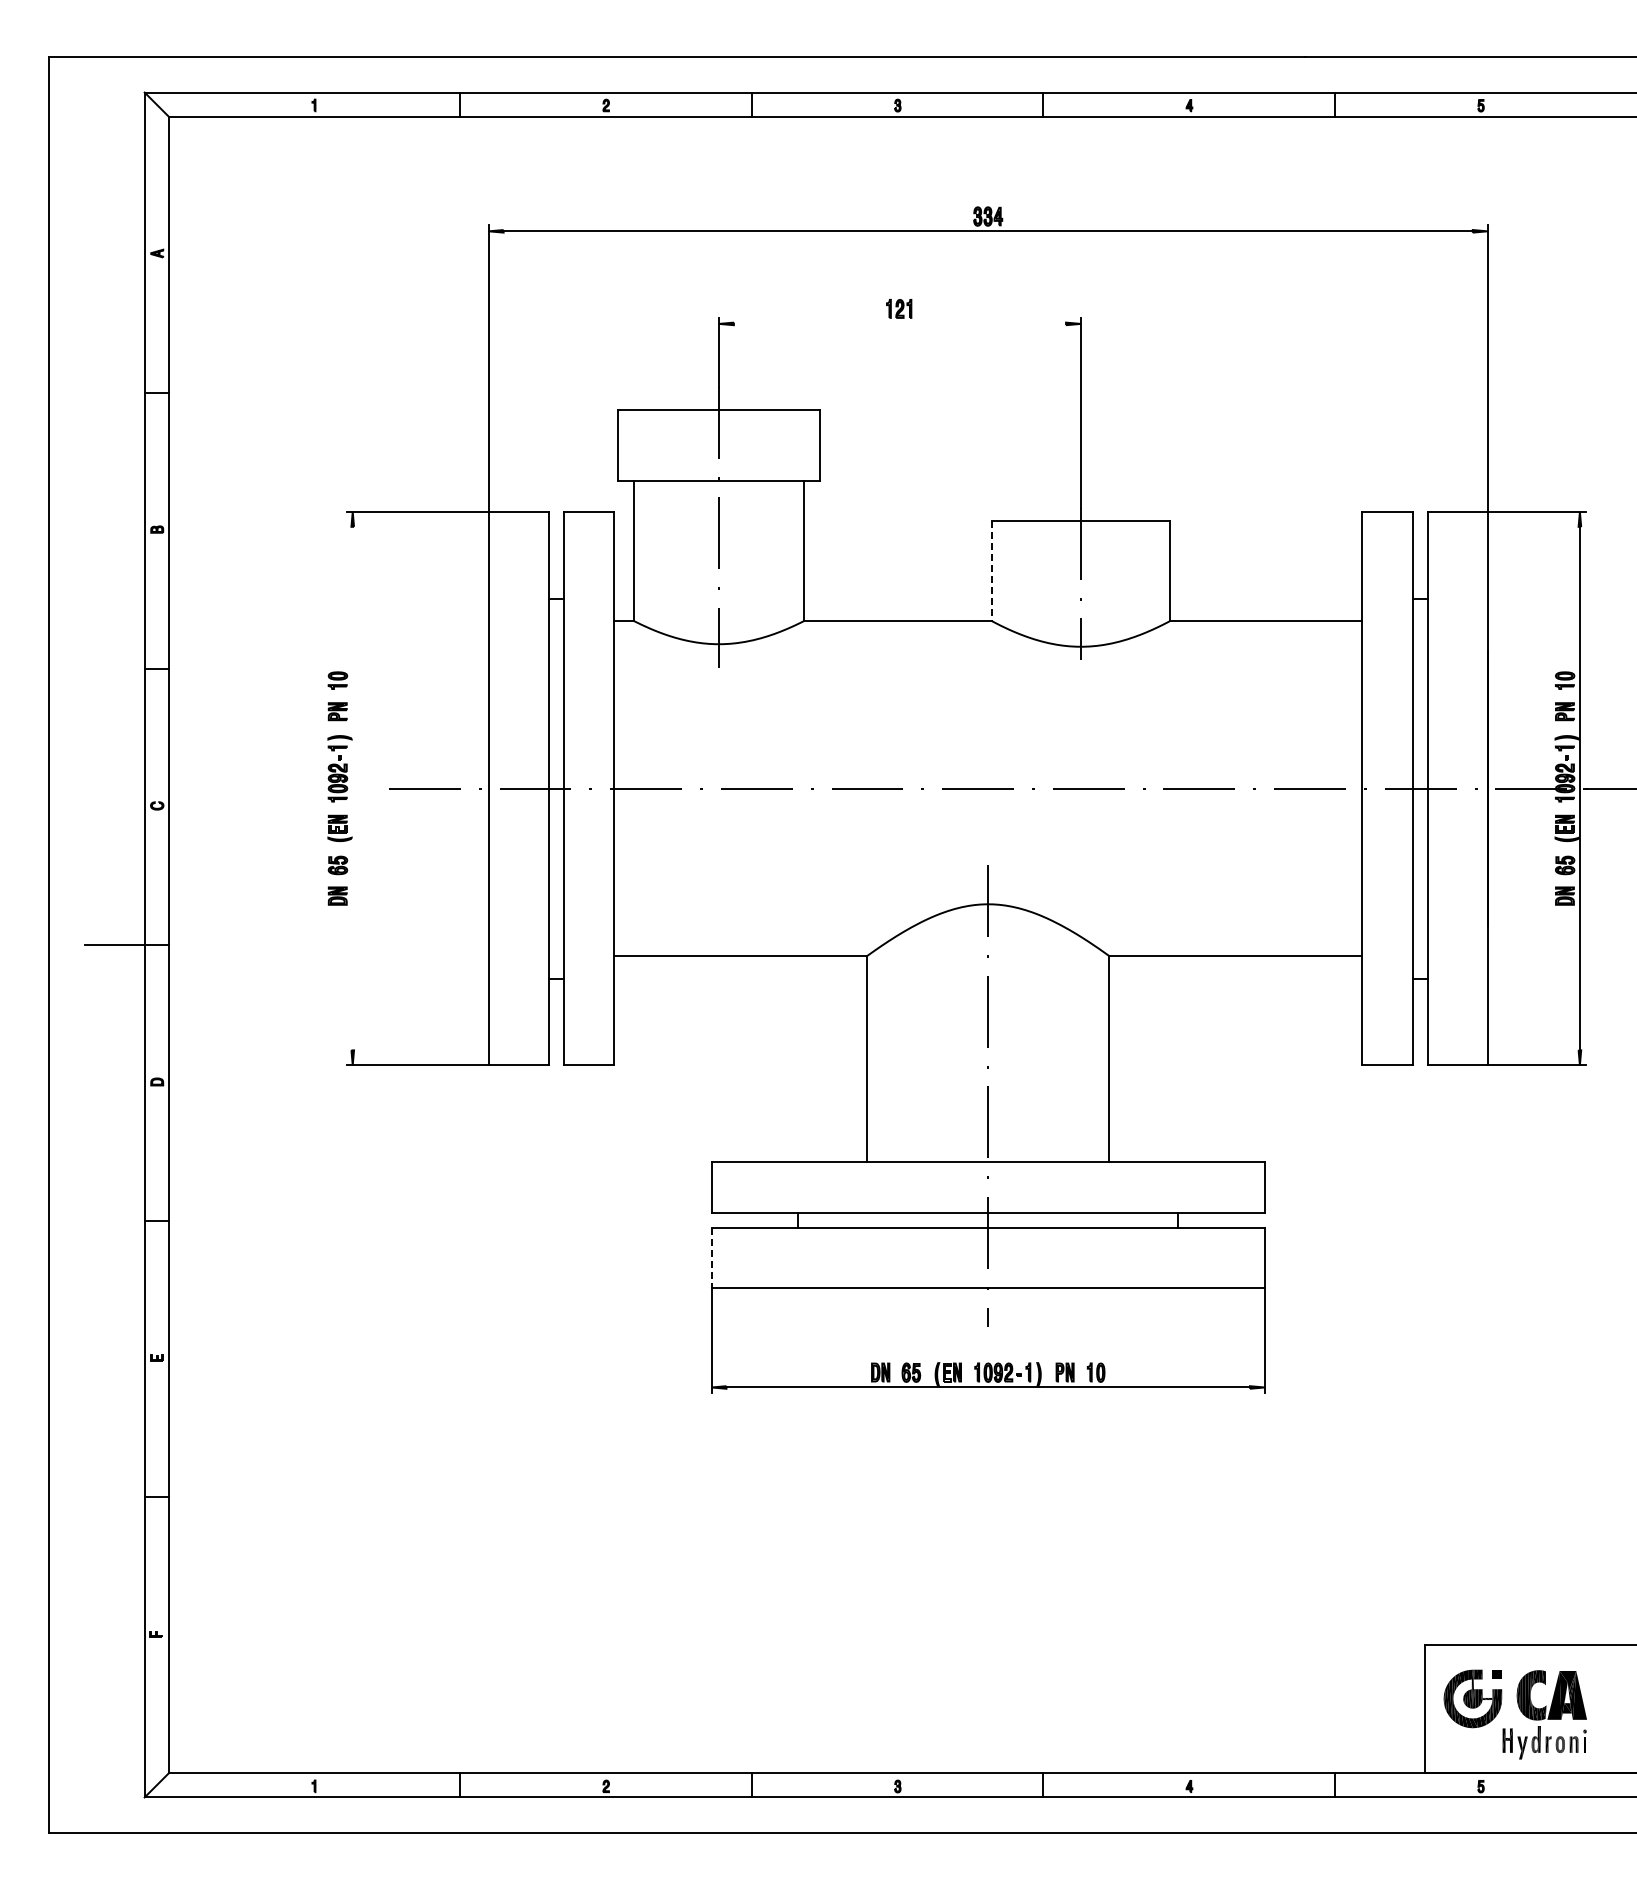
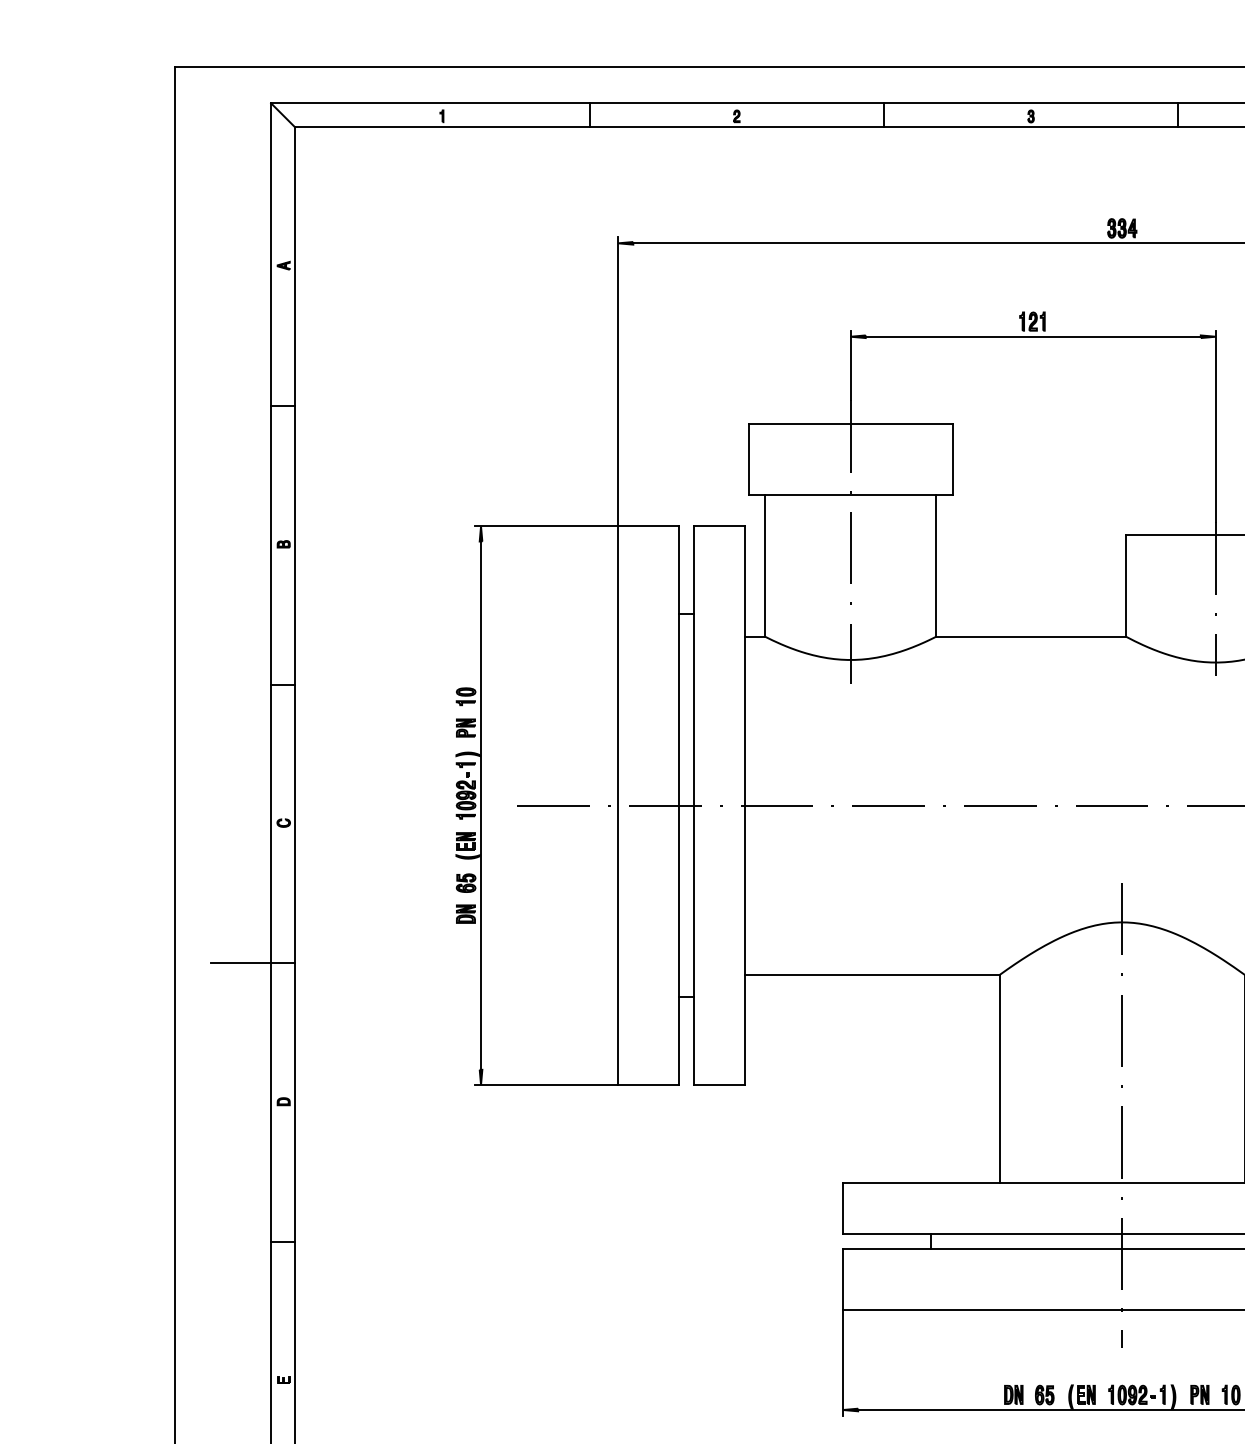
line: (899, 323) -> (1032, 336), added
line: (991, 571) -> (1125, 586), dashed -> solid
line: (352, 788) -> (480, 805), added
line: (711, 1258) -> (843, 1279), dashed -> solid

